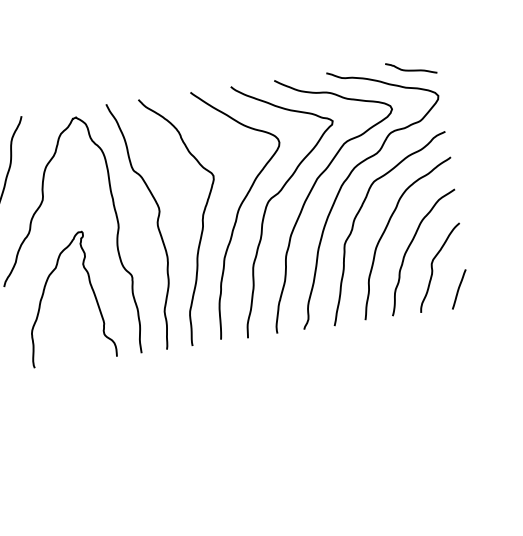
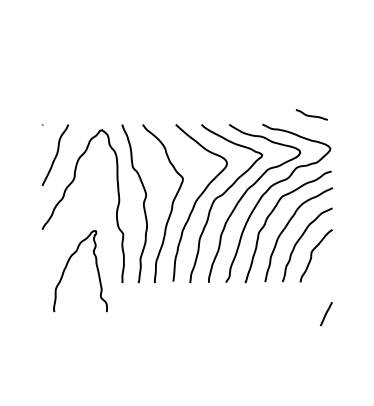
curve: (410, 69) -> (311, 115), moved
line: (457, 290) -> (325, 314), moved
curve: (45, 293) -> (67, 266), moved

